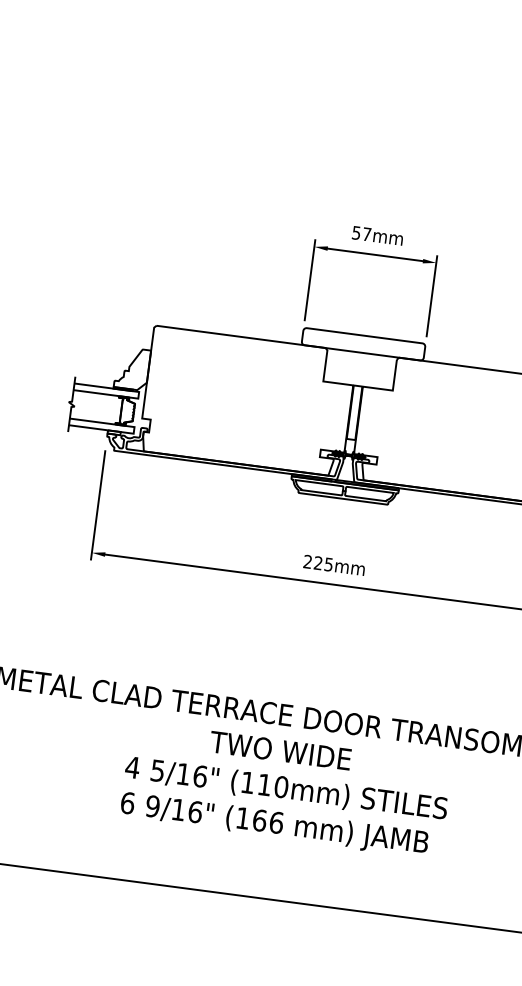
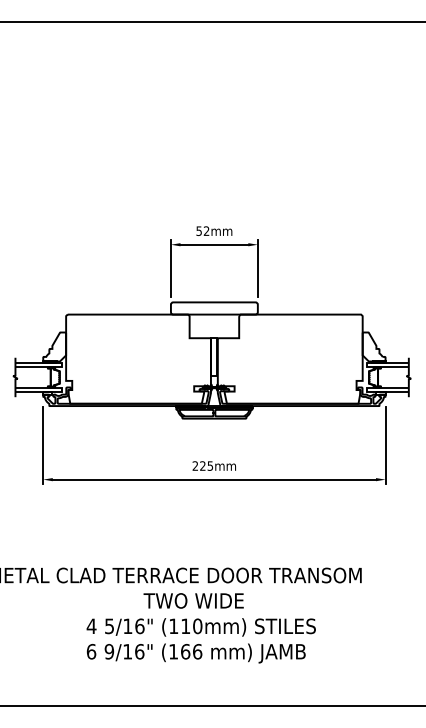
text: (366, 233) -> (206, 230), 57mm -> 52mm

